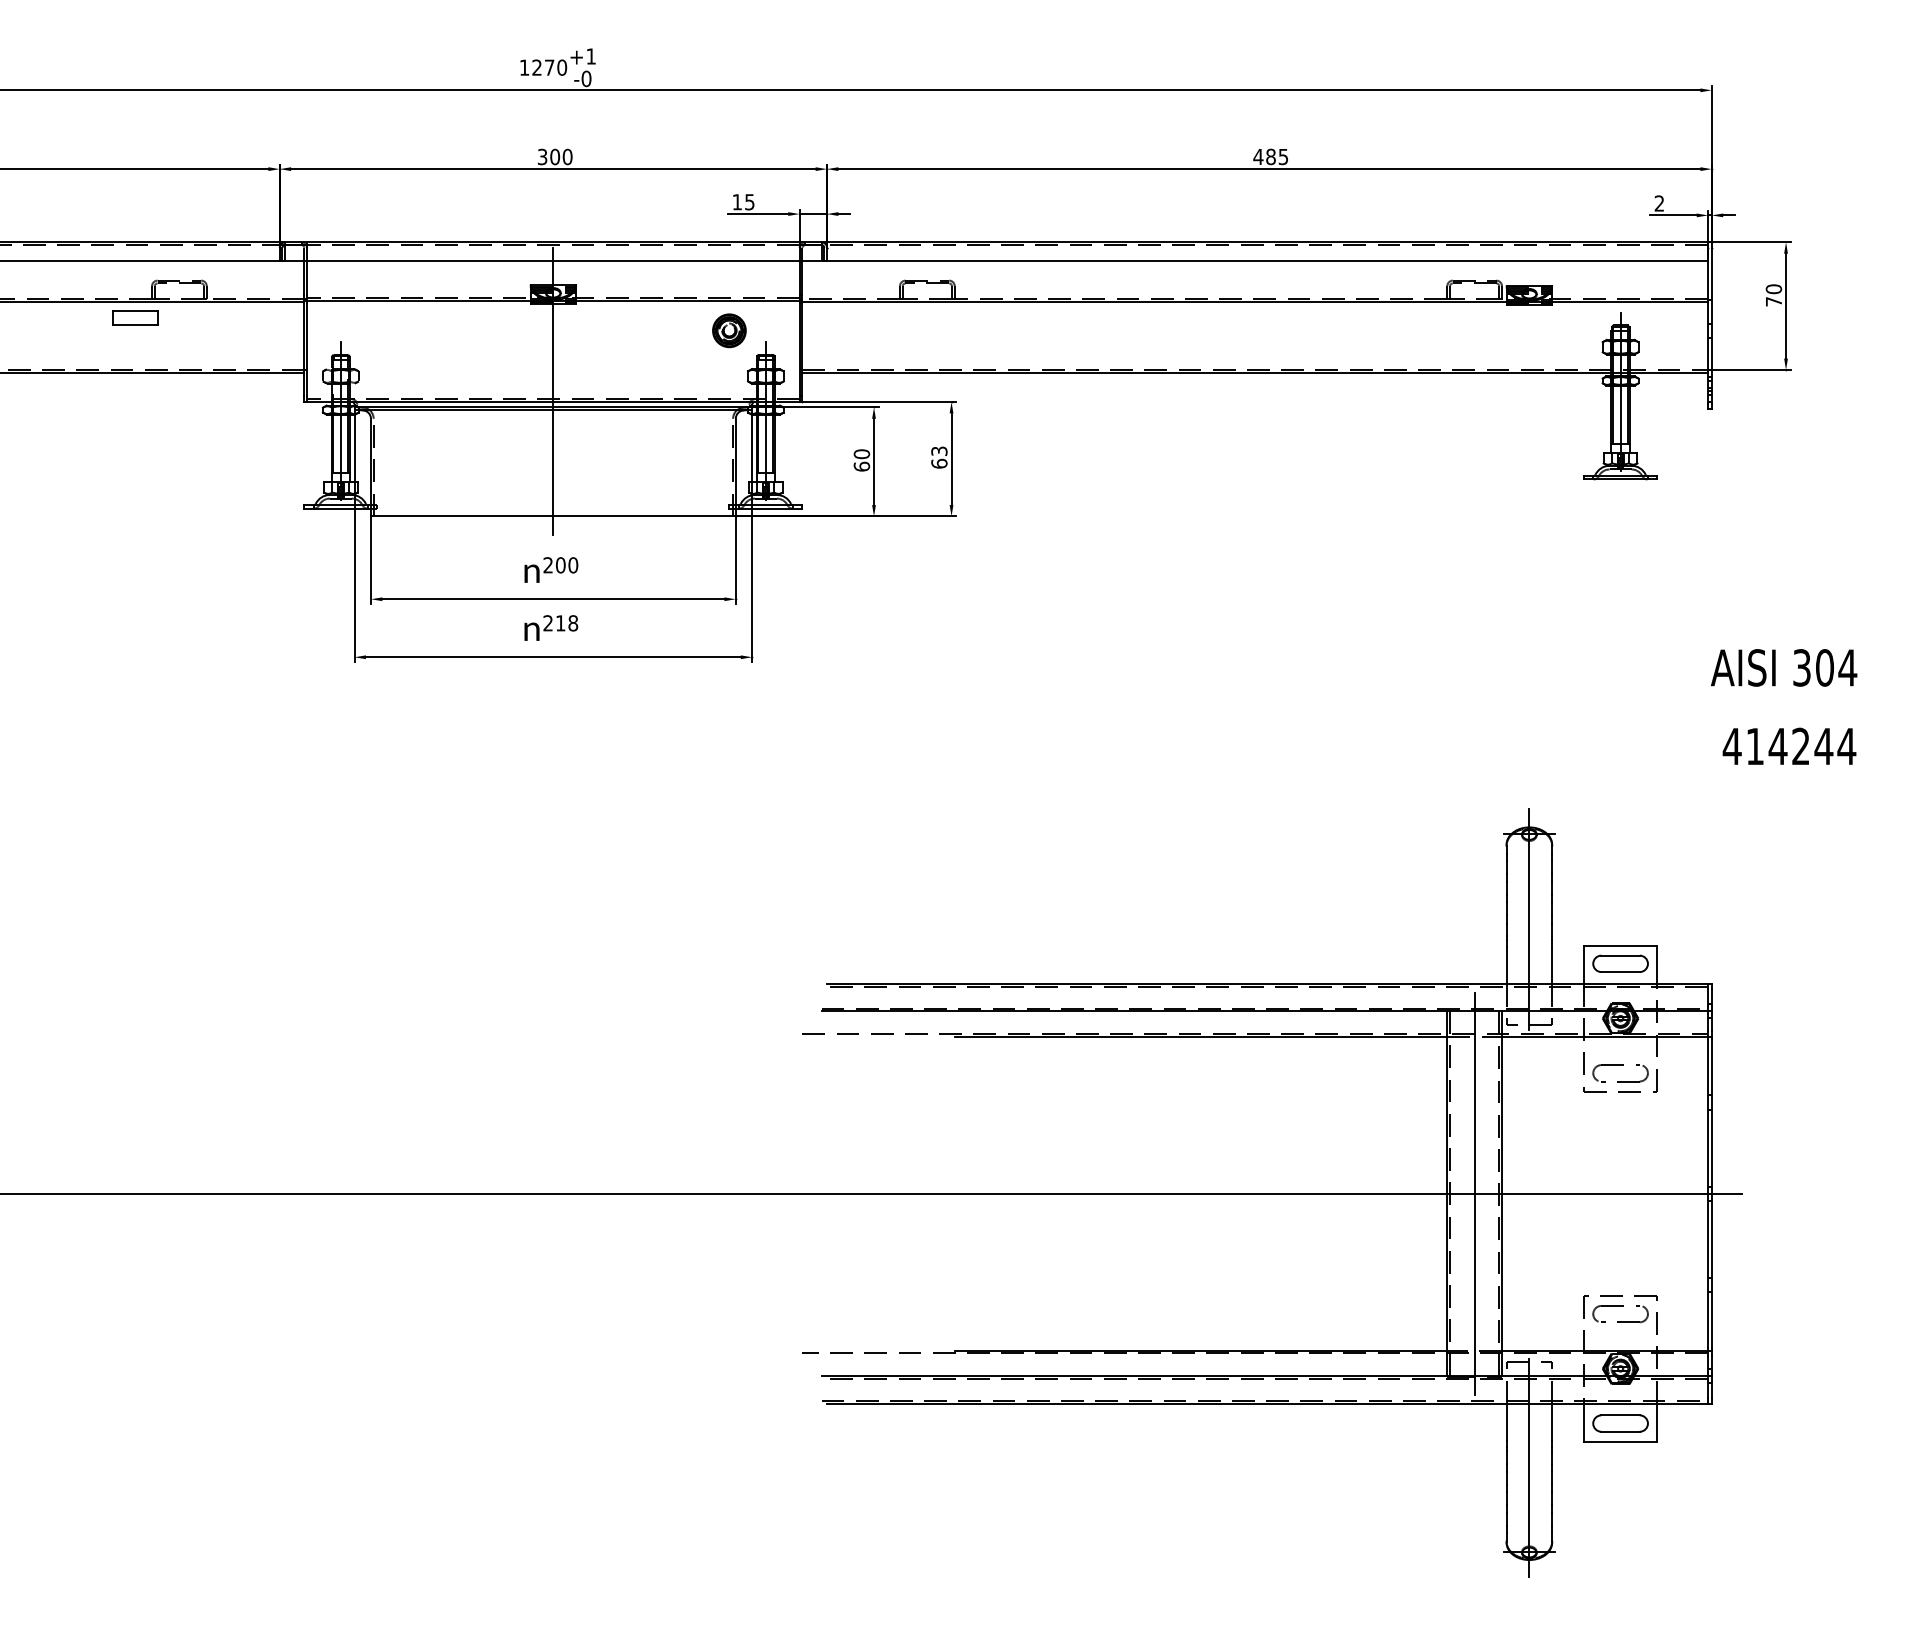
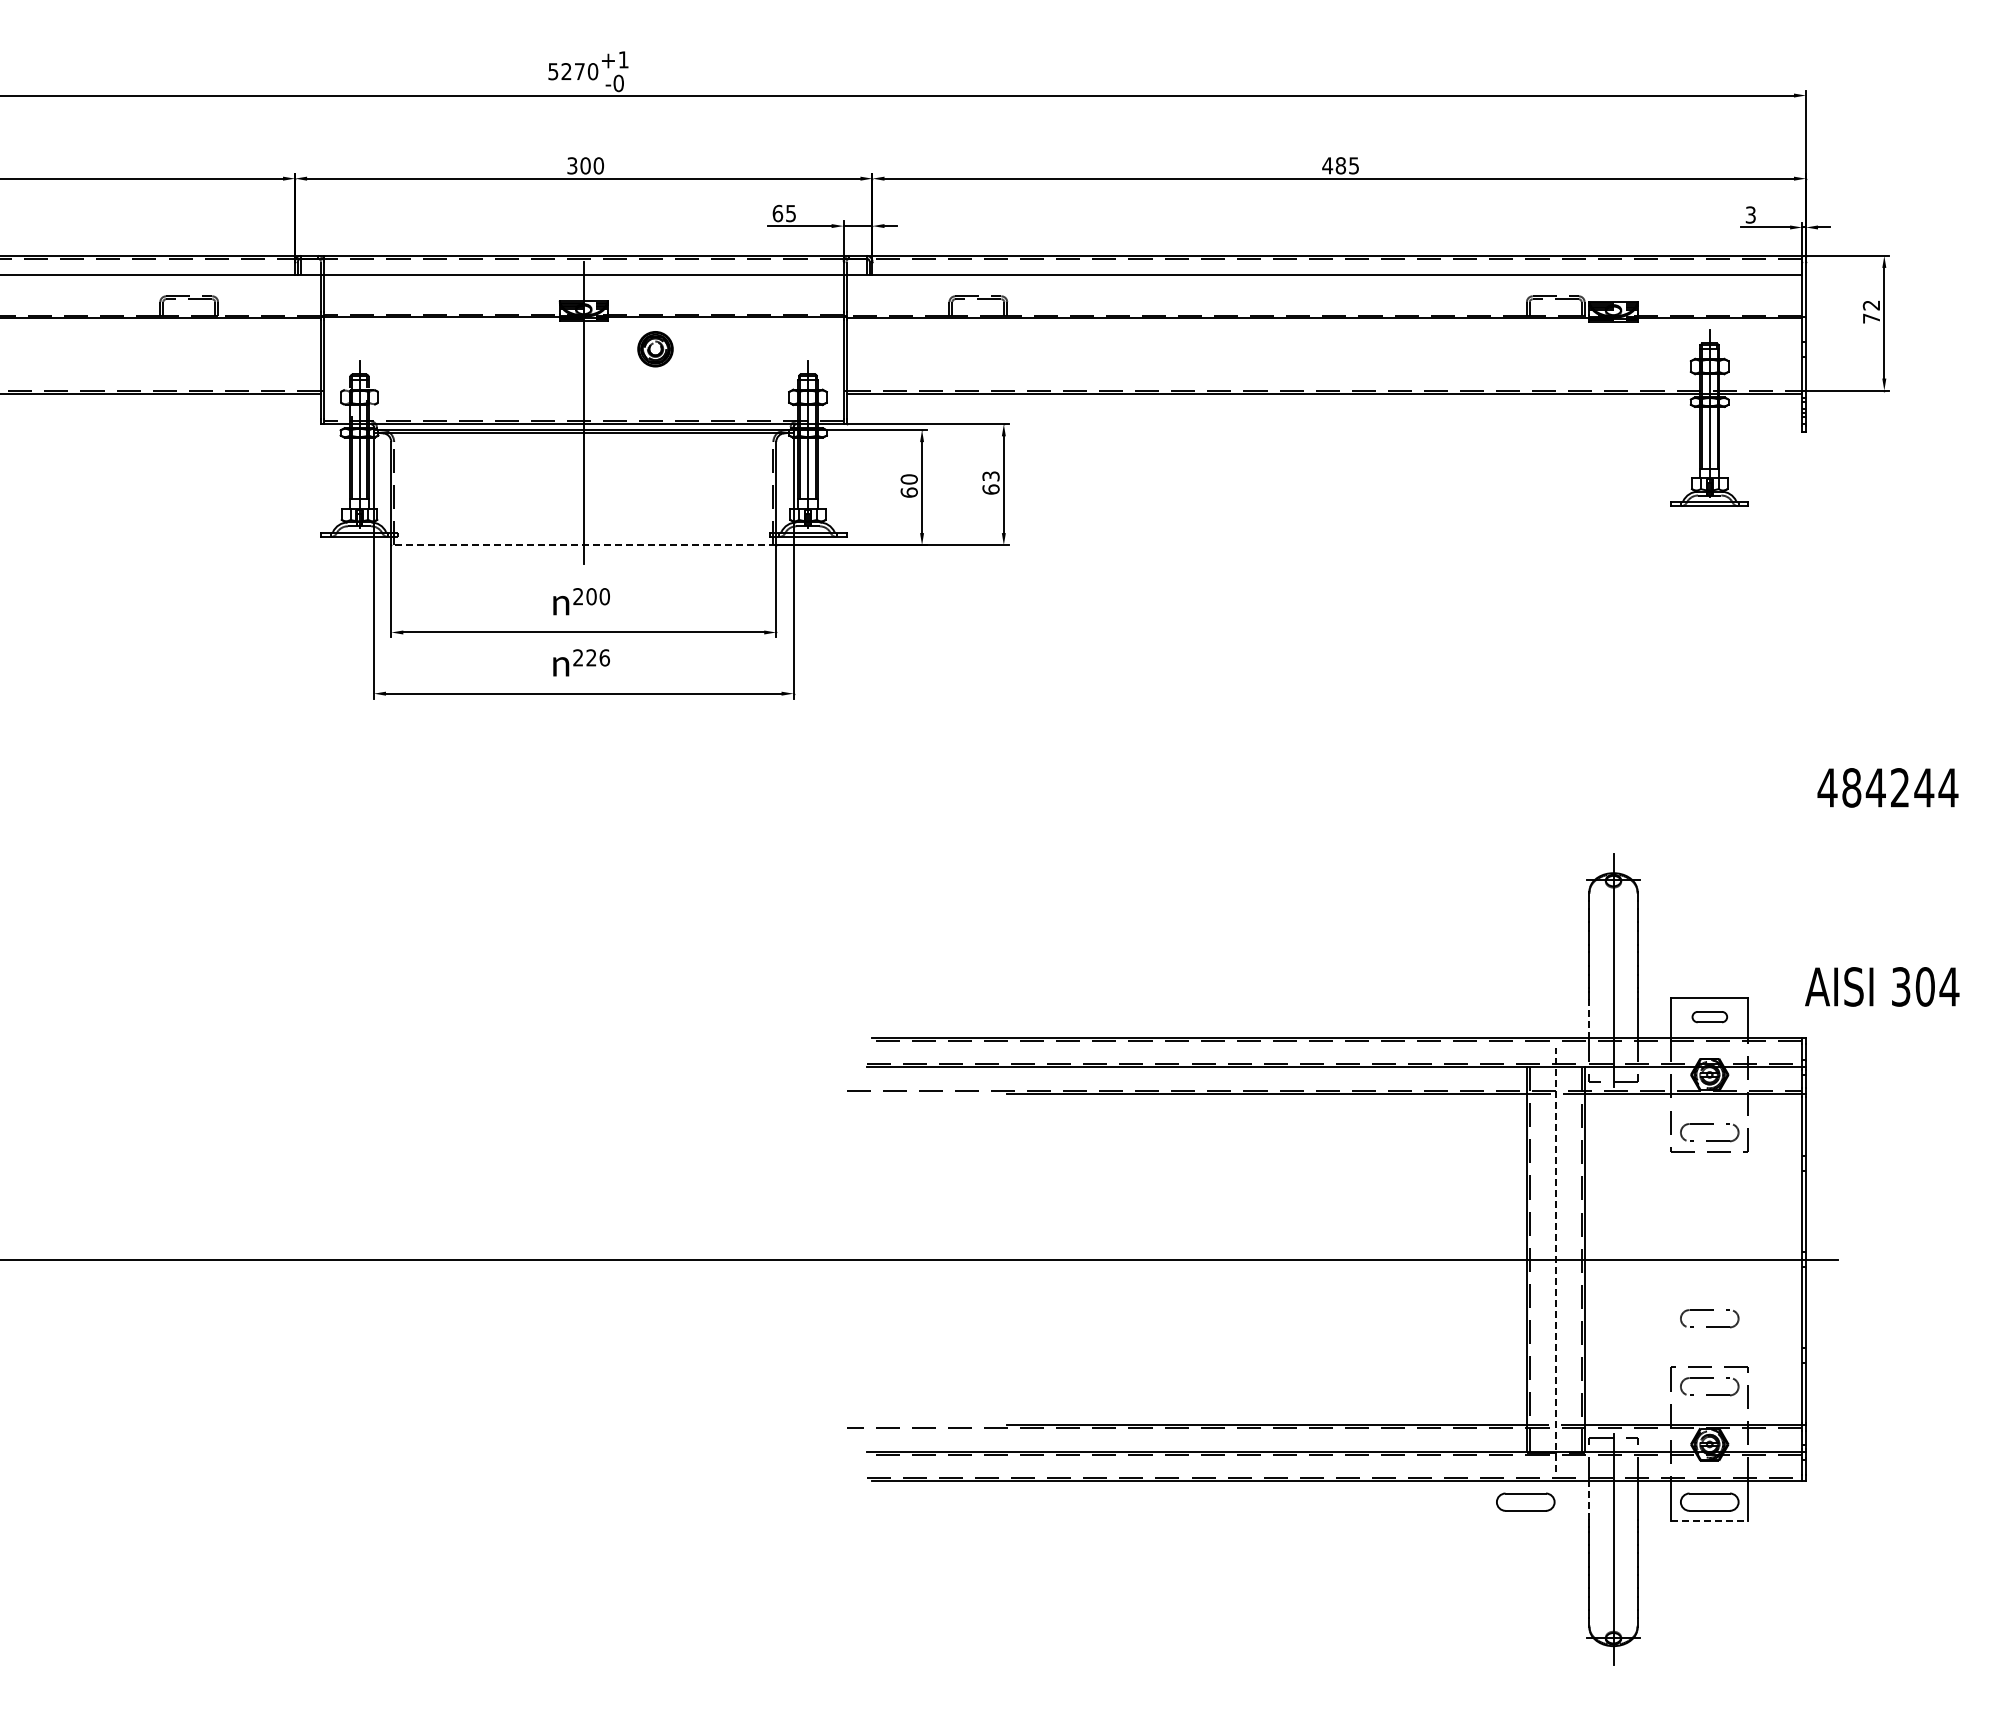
text: (524, 67) -> (553, 71), 1270 -> 5270
text: (737, 202) -> (777, 213), 15 -> 65
text: (1659, 203) -> (1750, 214), 2 -> 3
text: (1773, 289) -> (1871, 305), 70 -> 72
part: (135, 317) -> (142, 335), removed
part: (729, 331) -> (655, 349), moved
line: (553, 516) -> (583, 545), solid -> dashed
text: (566, 622) -> (597, 657), 218 -> 226
text: (1784, 667) -> (1882, 986), moved
text: (1754, 746) -> (1851, 787), 414244 -> 484244
part: (1620, 963) -> (1709, 1016), size x0.6
line: (1506, 965) -> (1589, 1018), solid -> dashed
line: (1474, 1193) -> (1555, 1259), solid -> dashed
part: (1620, 1241) -> (1709, 1310), added
line: (1506, 1421) -> (1589, 1500), solid -> dashed
part: (1445, 1422) -> (1525, 1501), added
line: (1621, 1441) -> (1710, 1521), solid -> dashed

